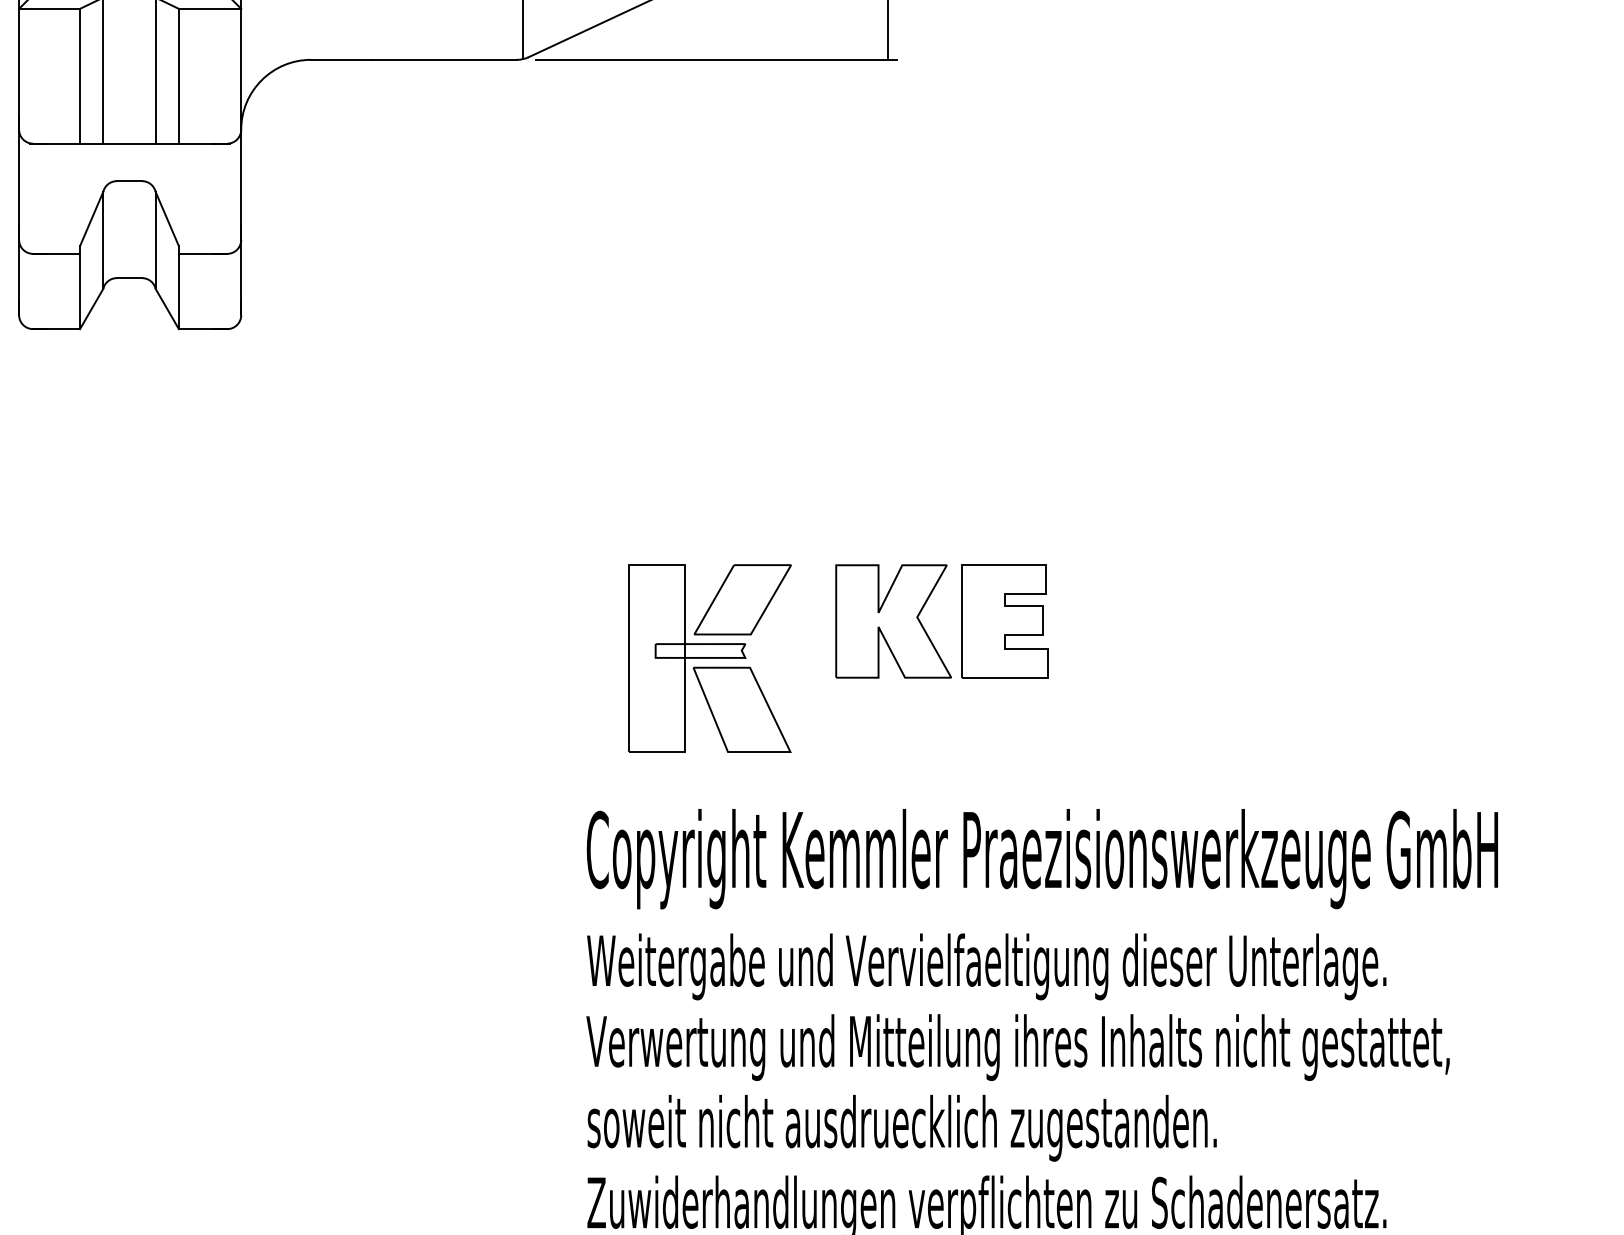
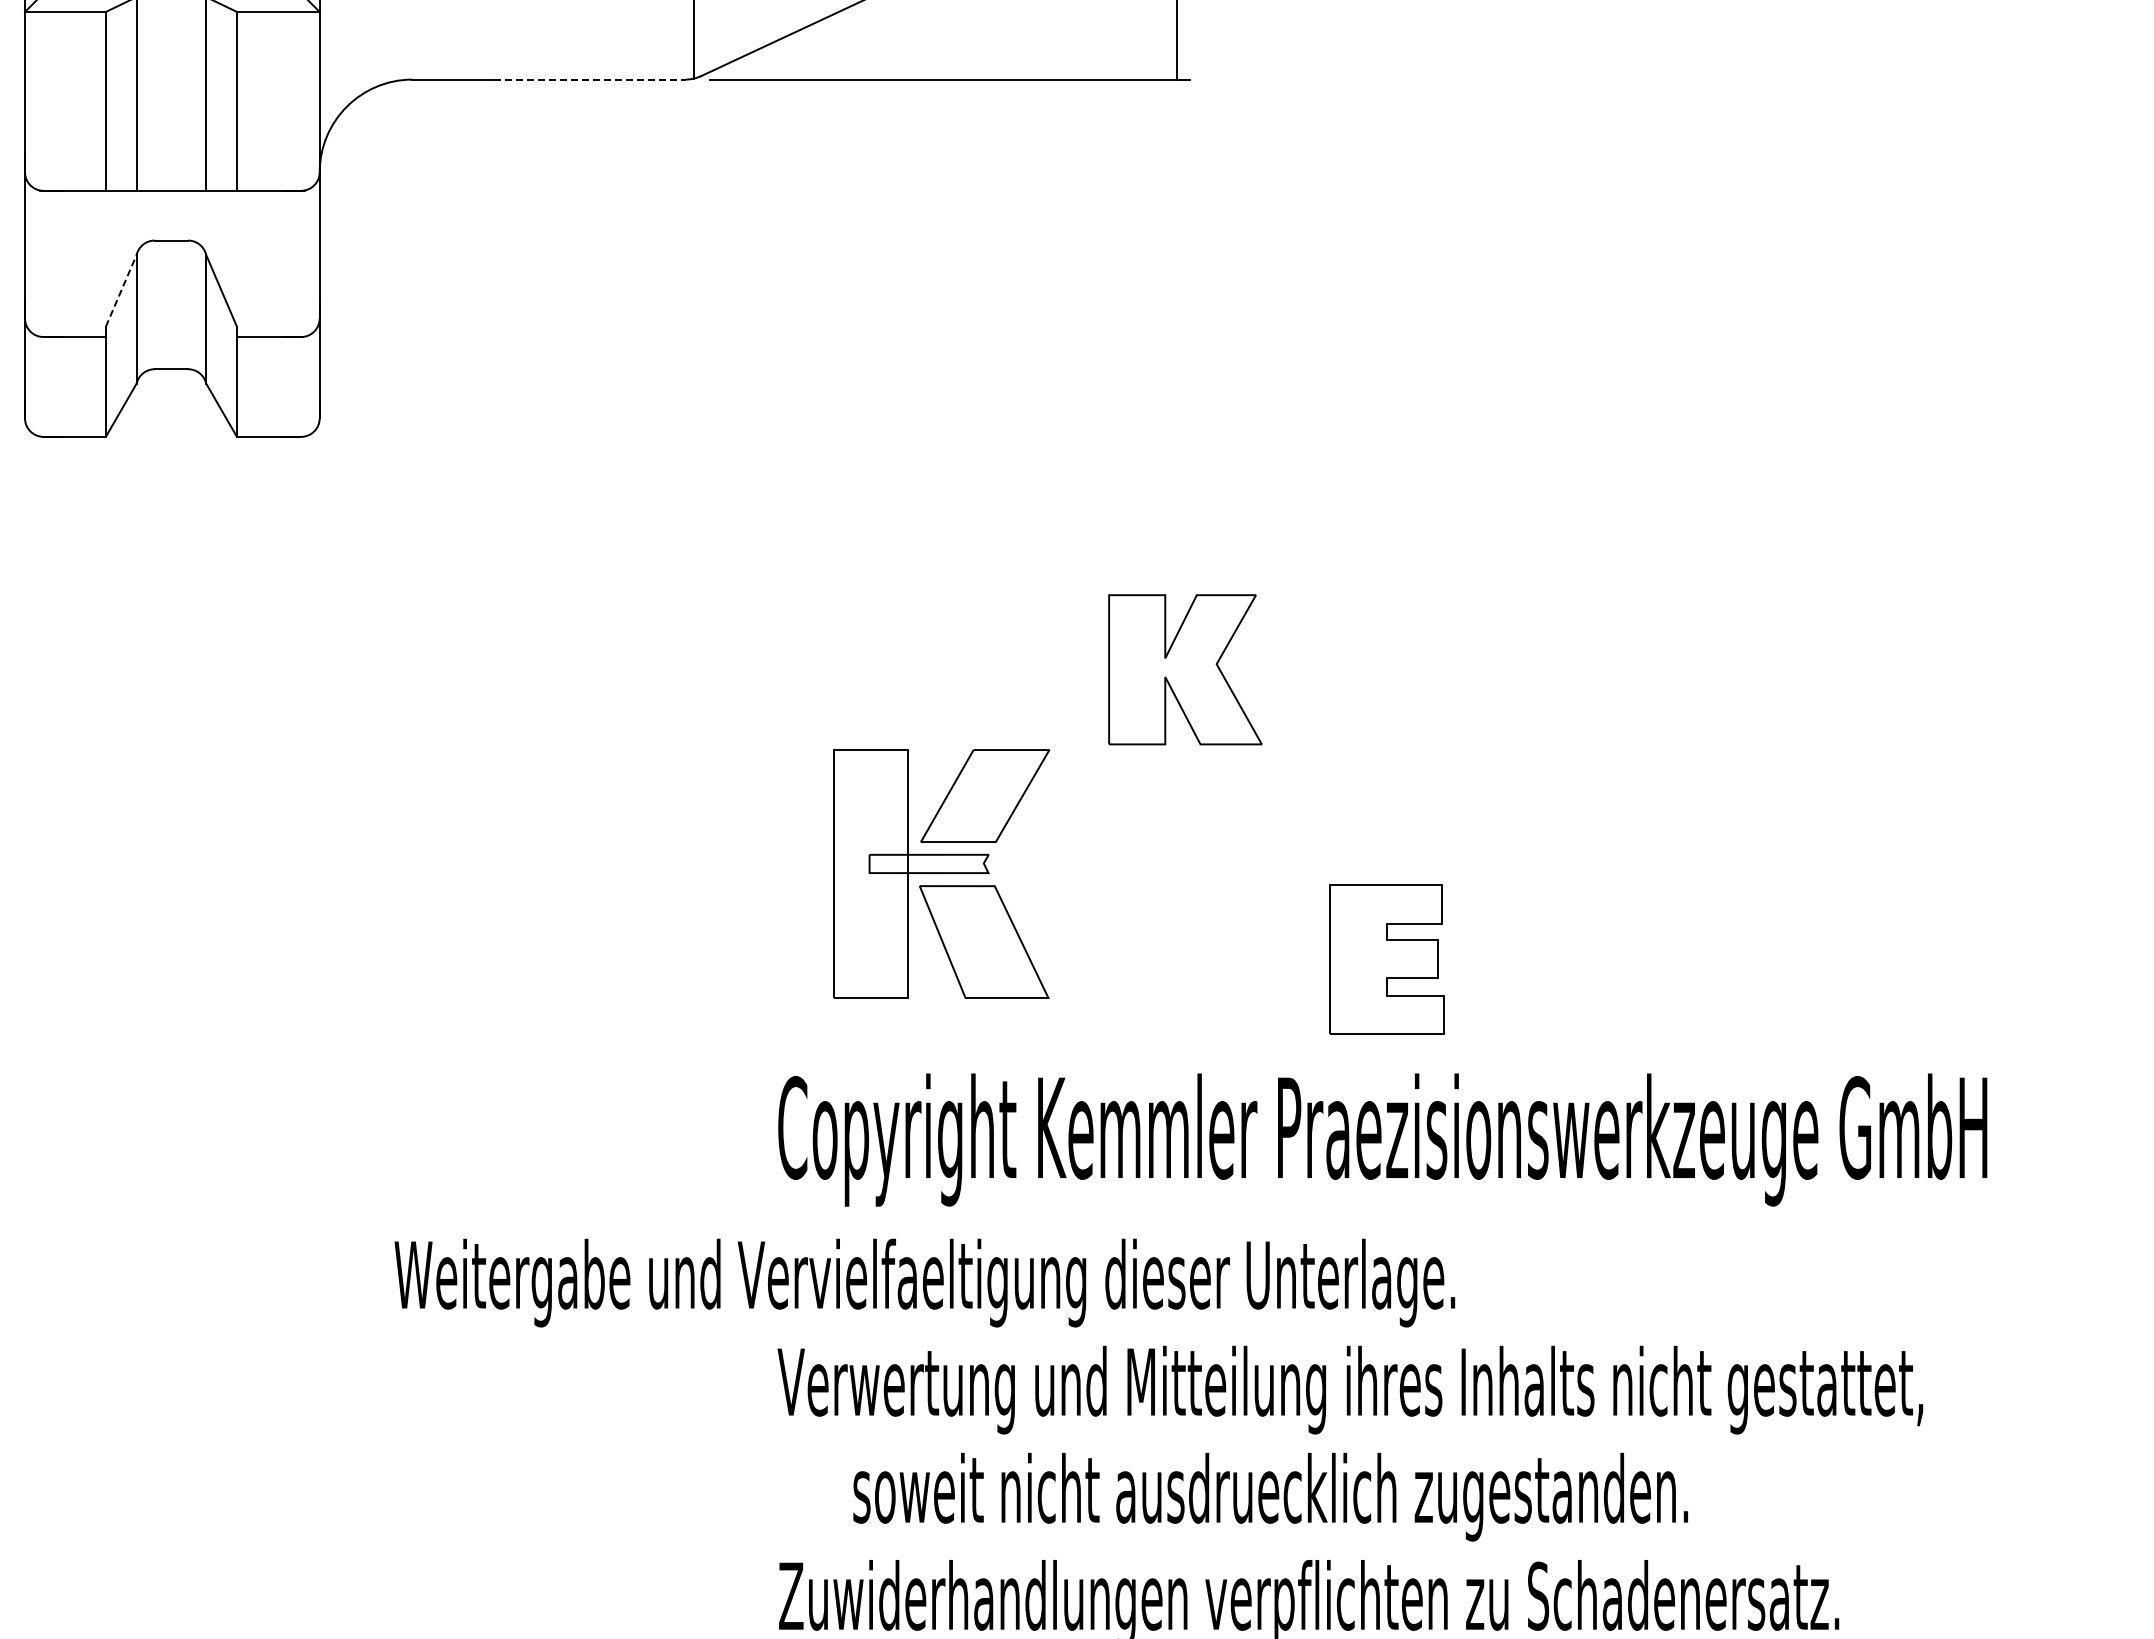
line: (444, 59) -> (589, 79), solid -> dashed
line: (91, 218) -> (121, 290), solid -> dashed
part: (893, 621) -> (1185, 669), moved
part: (1004, 621) -> (1386, 959), moved
text: (986, 966) -> (924, 1282), moved
text: (902, 1127) -> (1270, 1496), moved

